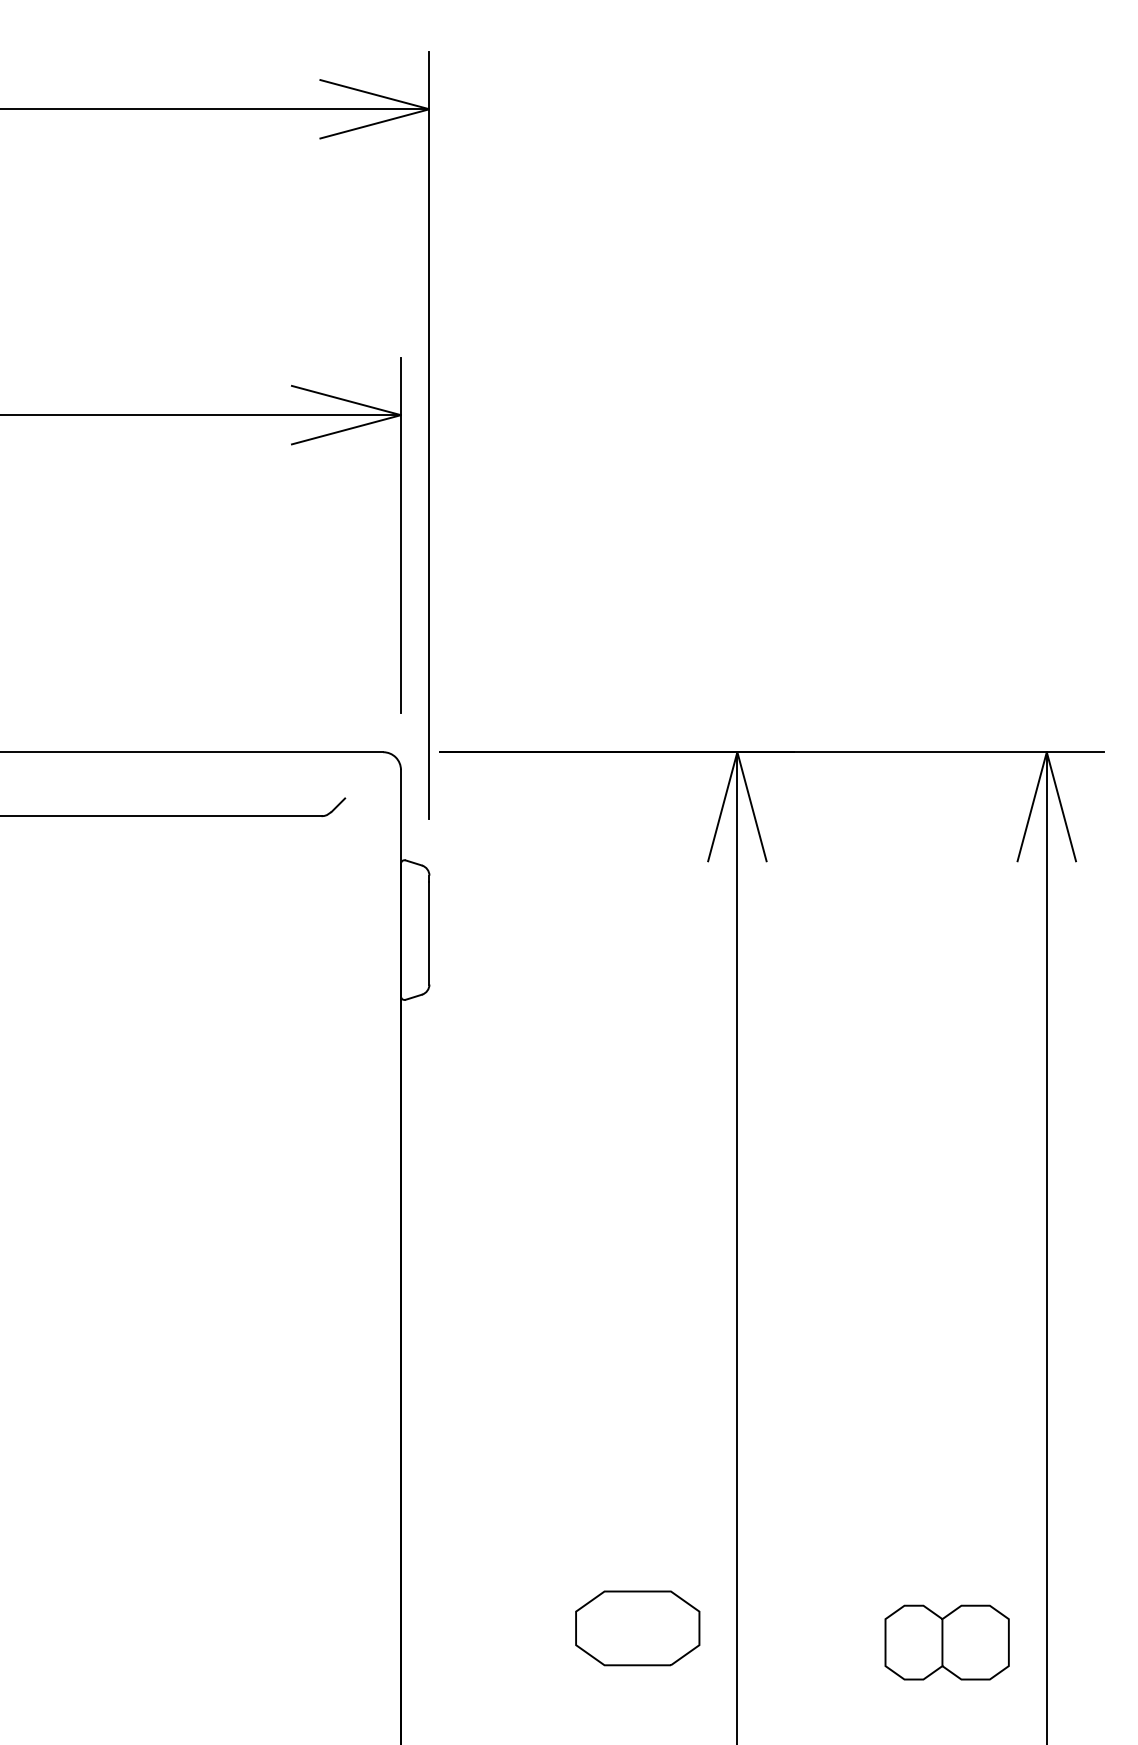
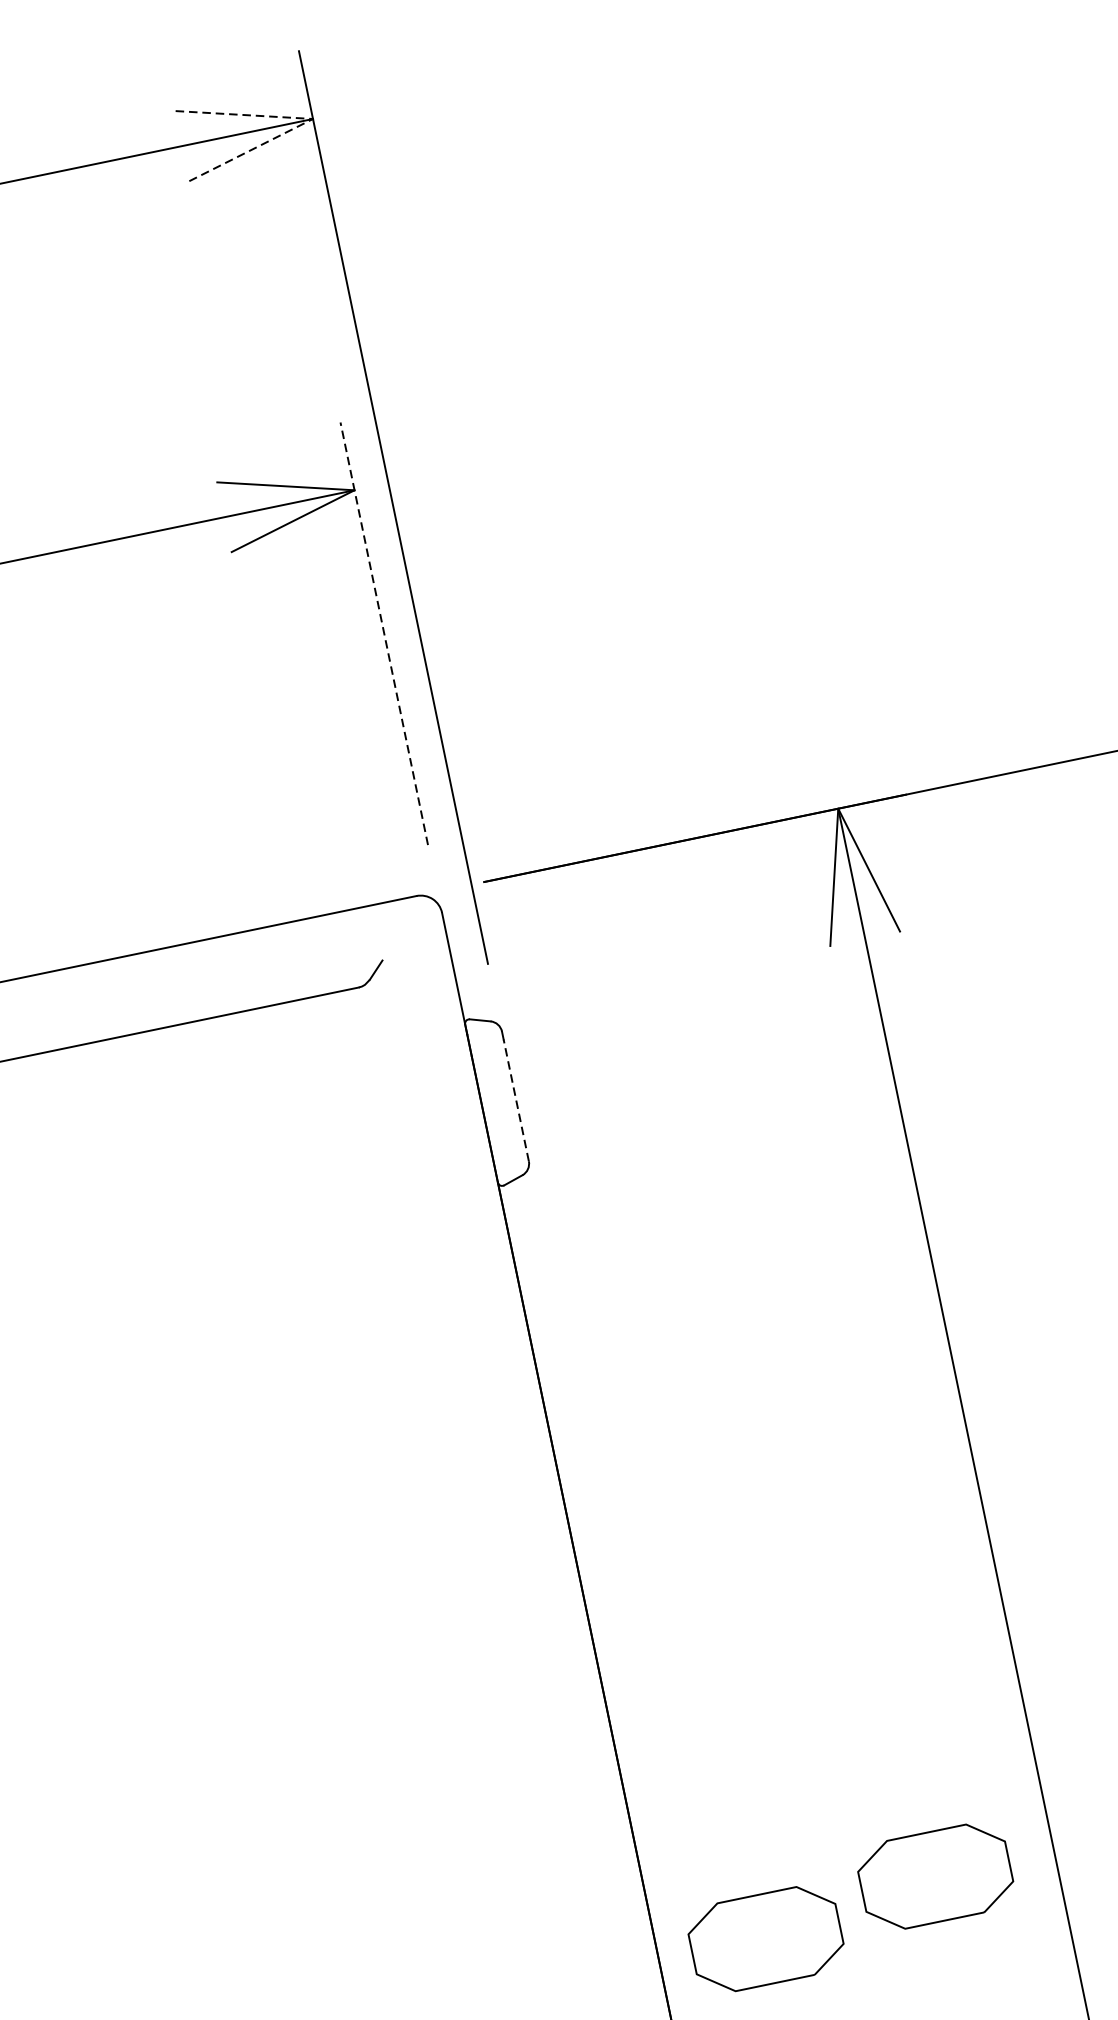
line: (429, 109) -> (313, 119), solid -> dashed
line: (401, 535) -> (384, 633), solid -> dashed
line: (429, 932) -> (516, 1099), solid -> dashed
part: (490, 1650) -> (765, 1939), added

